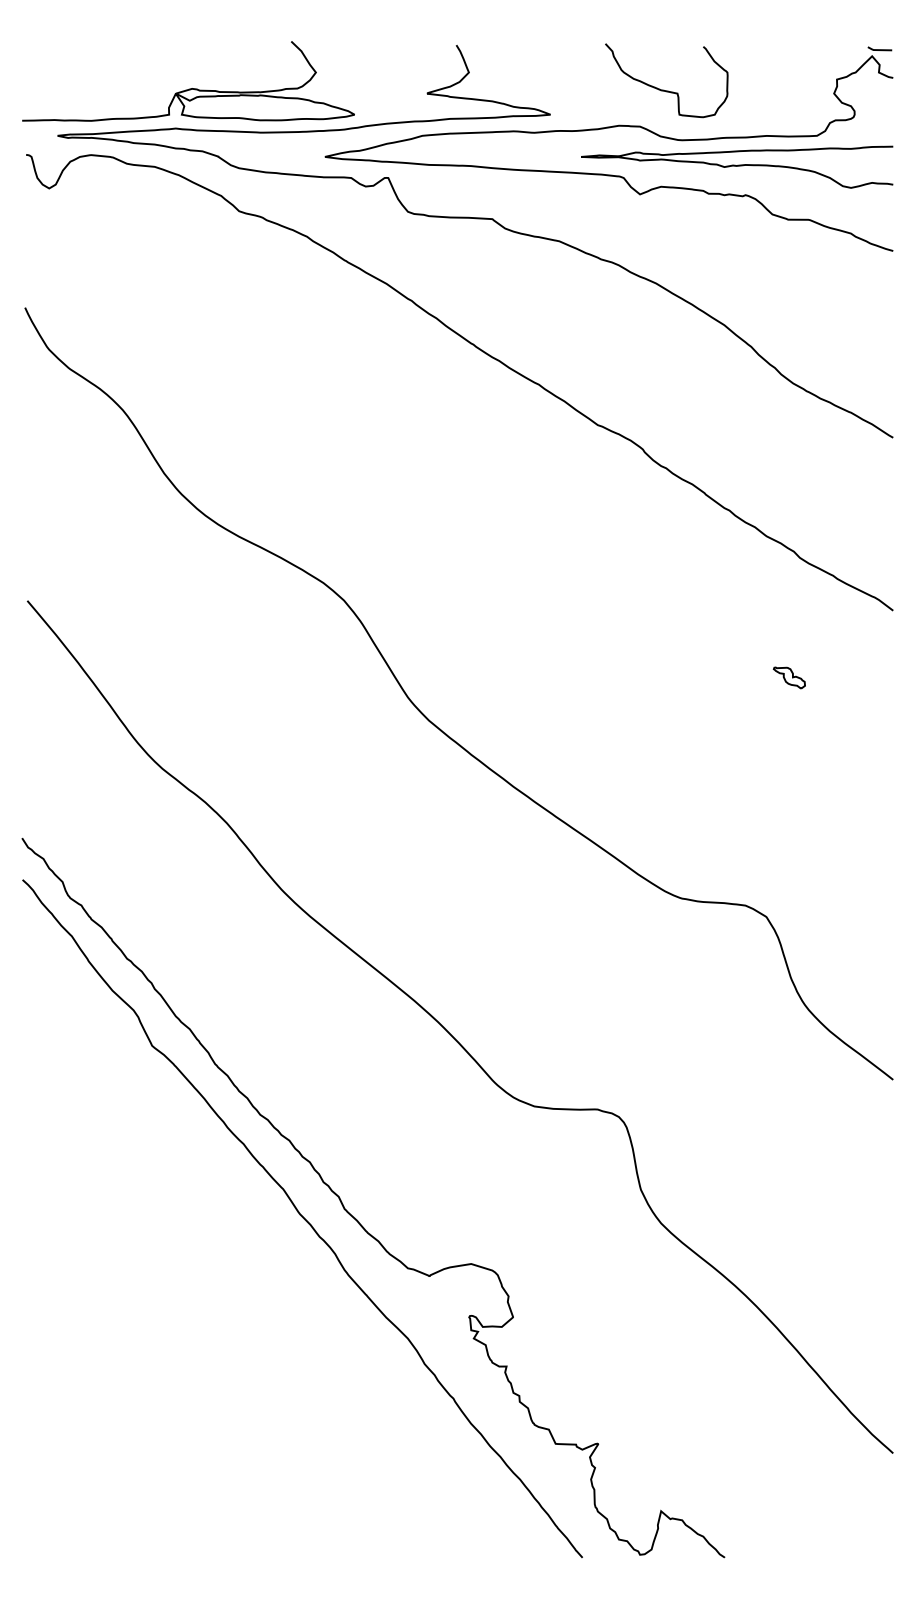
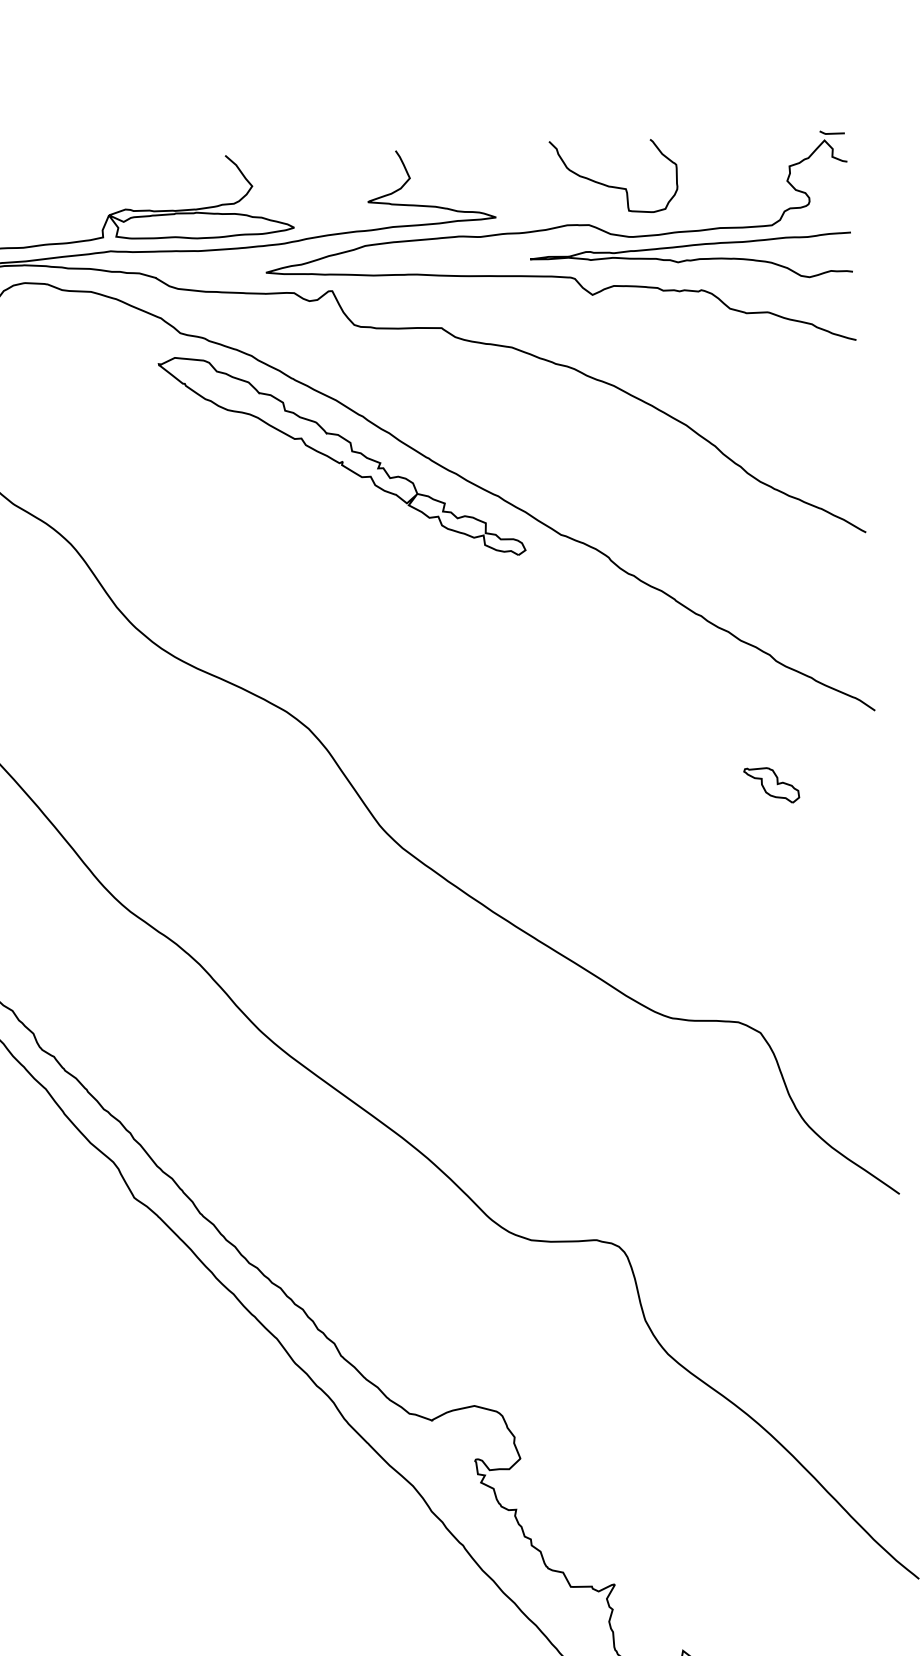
part: (389, 338) -> (341, 456), added
part: (789, 677) -> (771, 784), size x1.67

